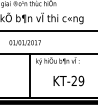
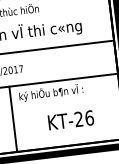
text: (81, 80) -> (89, 117), KT-29 -> KT-26

